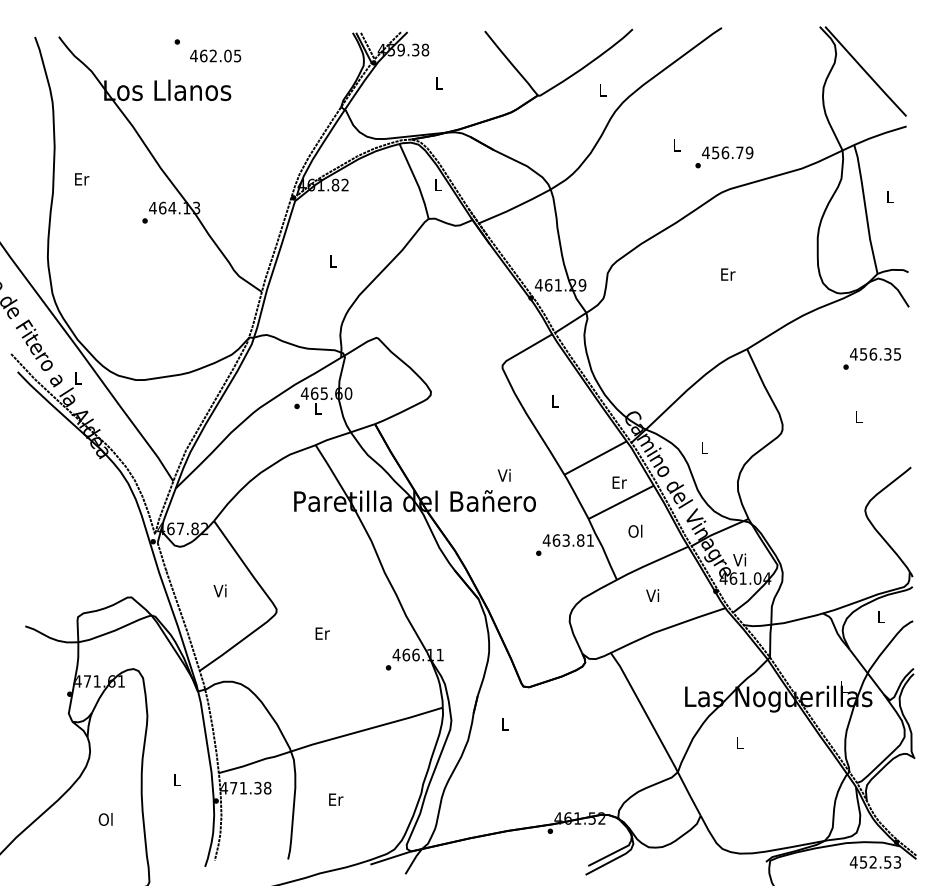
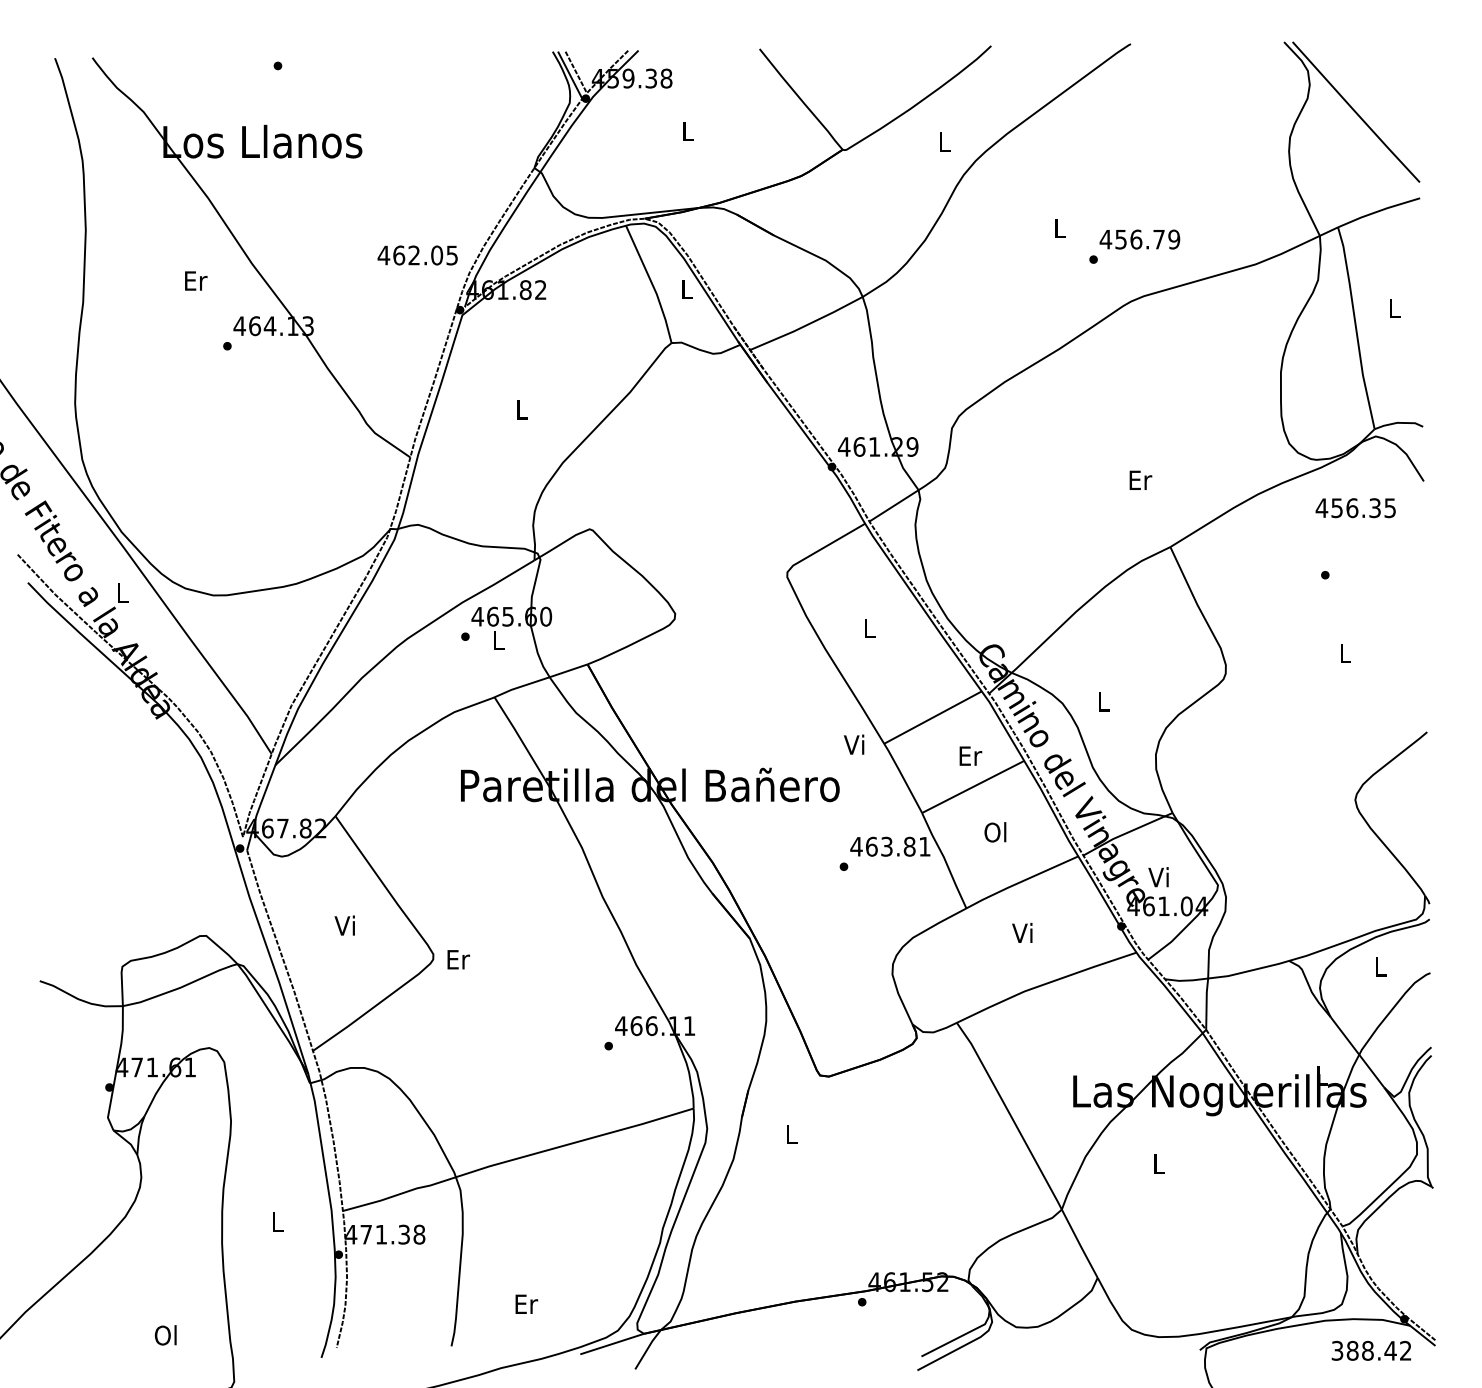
text: (215, 55) -> (417, 254), moved
text: (82, 179) -> (196, 281), moved
text: (728, 274) -> (1141, 480), moved
text: (875, 354) -> (1355, 508), moved
text: (503, 475) -> (852, 744), moved
text: (322, 633) -> (458, 959), moved
text: (336, 799) -> (527, 1304), moved
text: (105, 819) -> (165, 1335), moved
text: (875, 862) -> (1371, 1351), 452.53 -> 388.42

